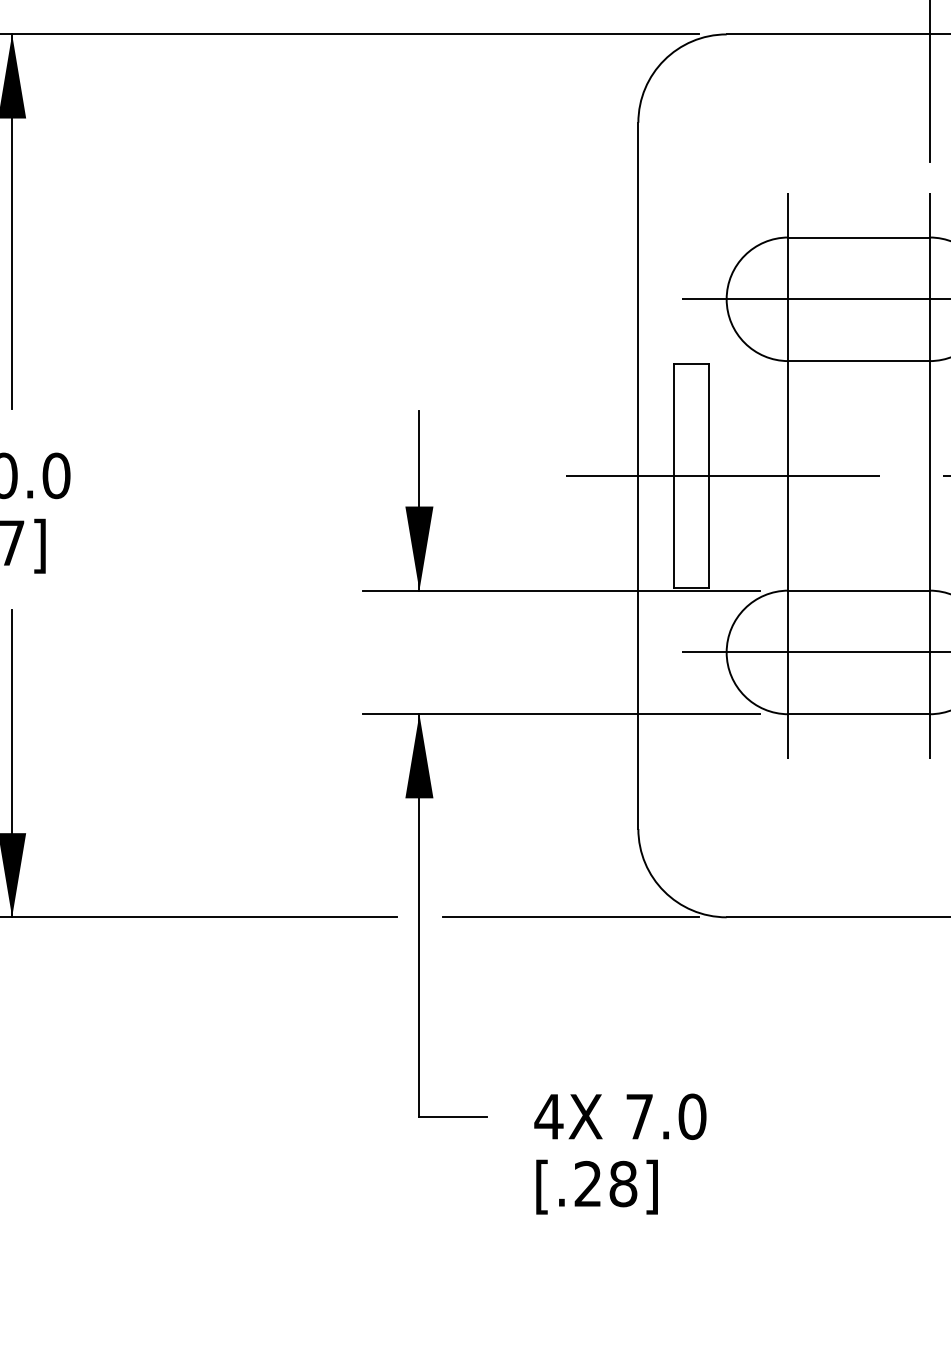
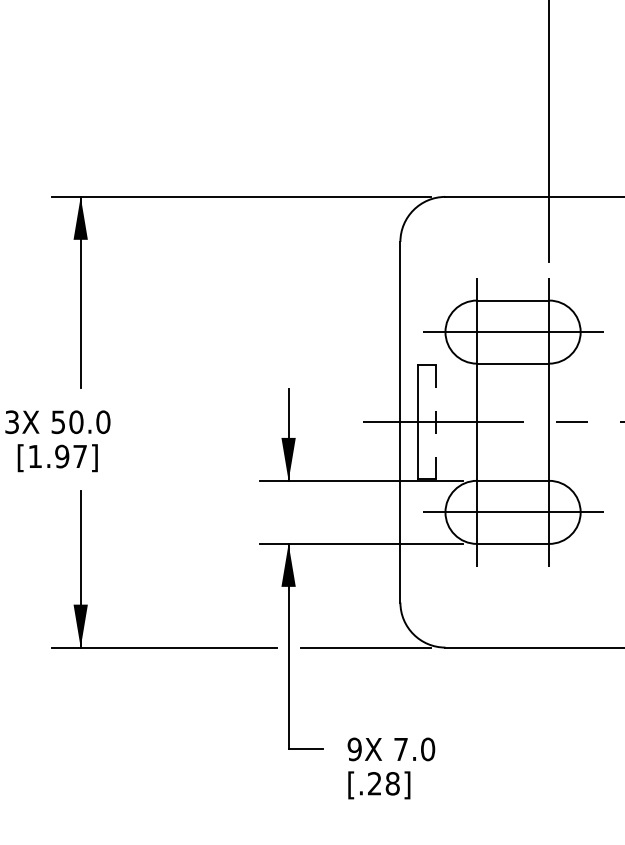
line: (709, 476) -> (436, 422), solid -> dashed
text: (548, 1116) -> (354, 749), 4X -> 9X

